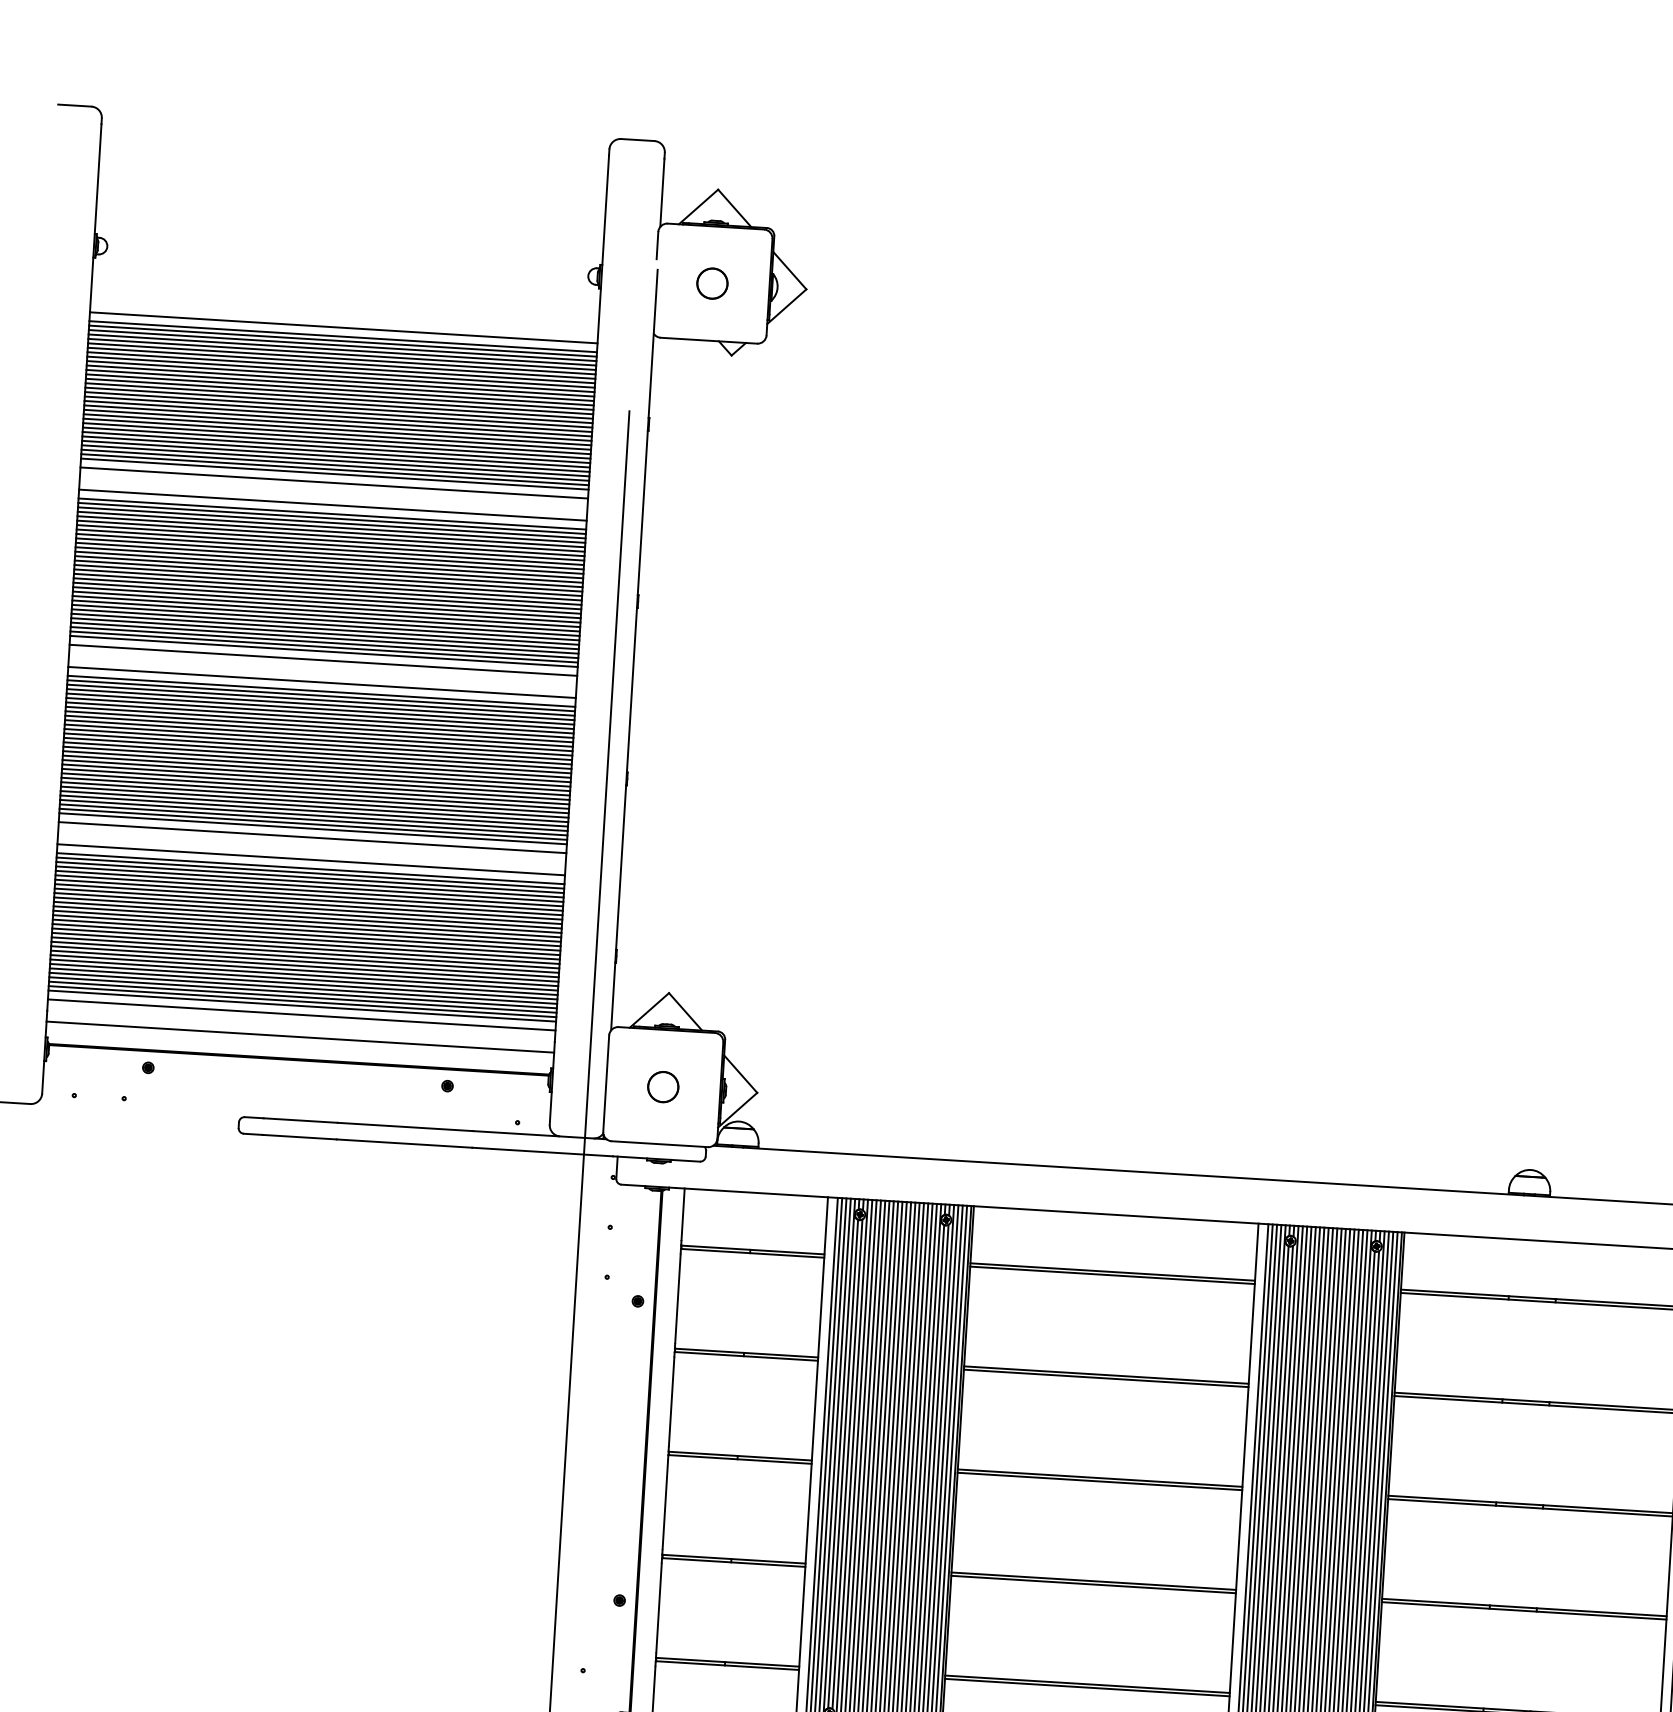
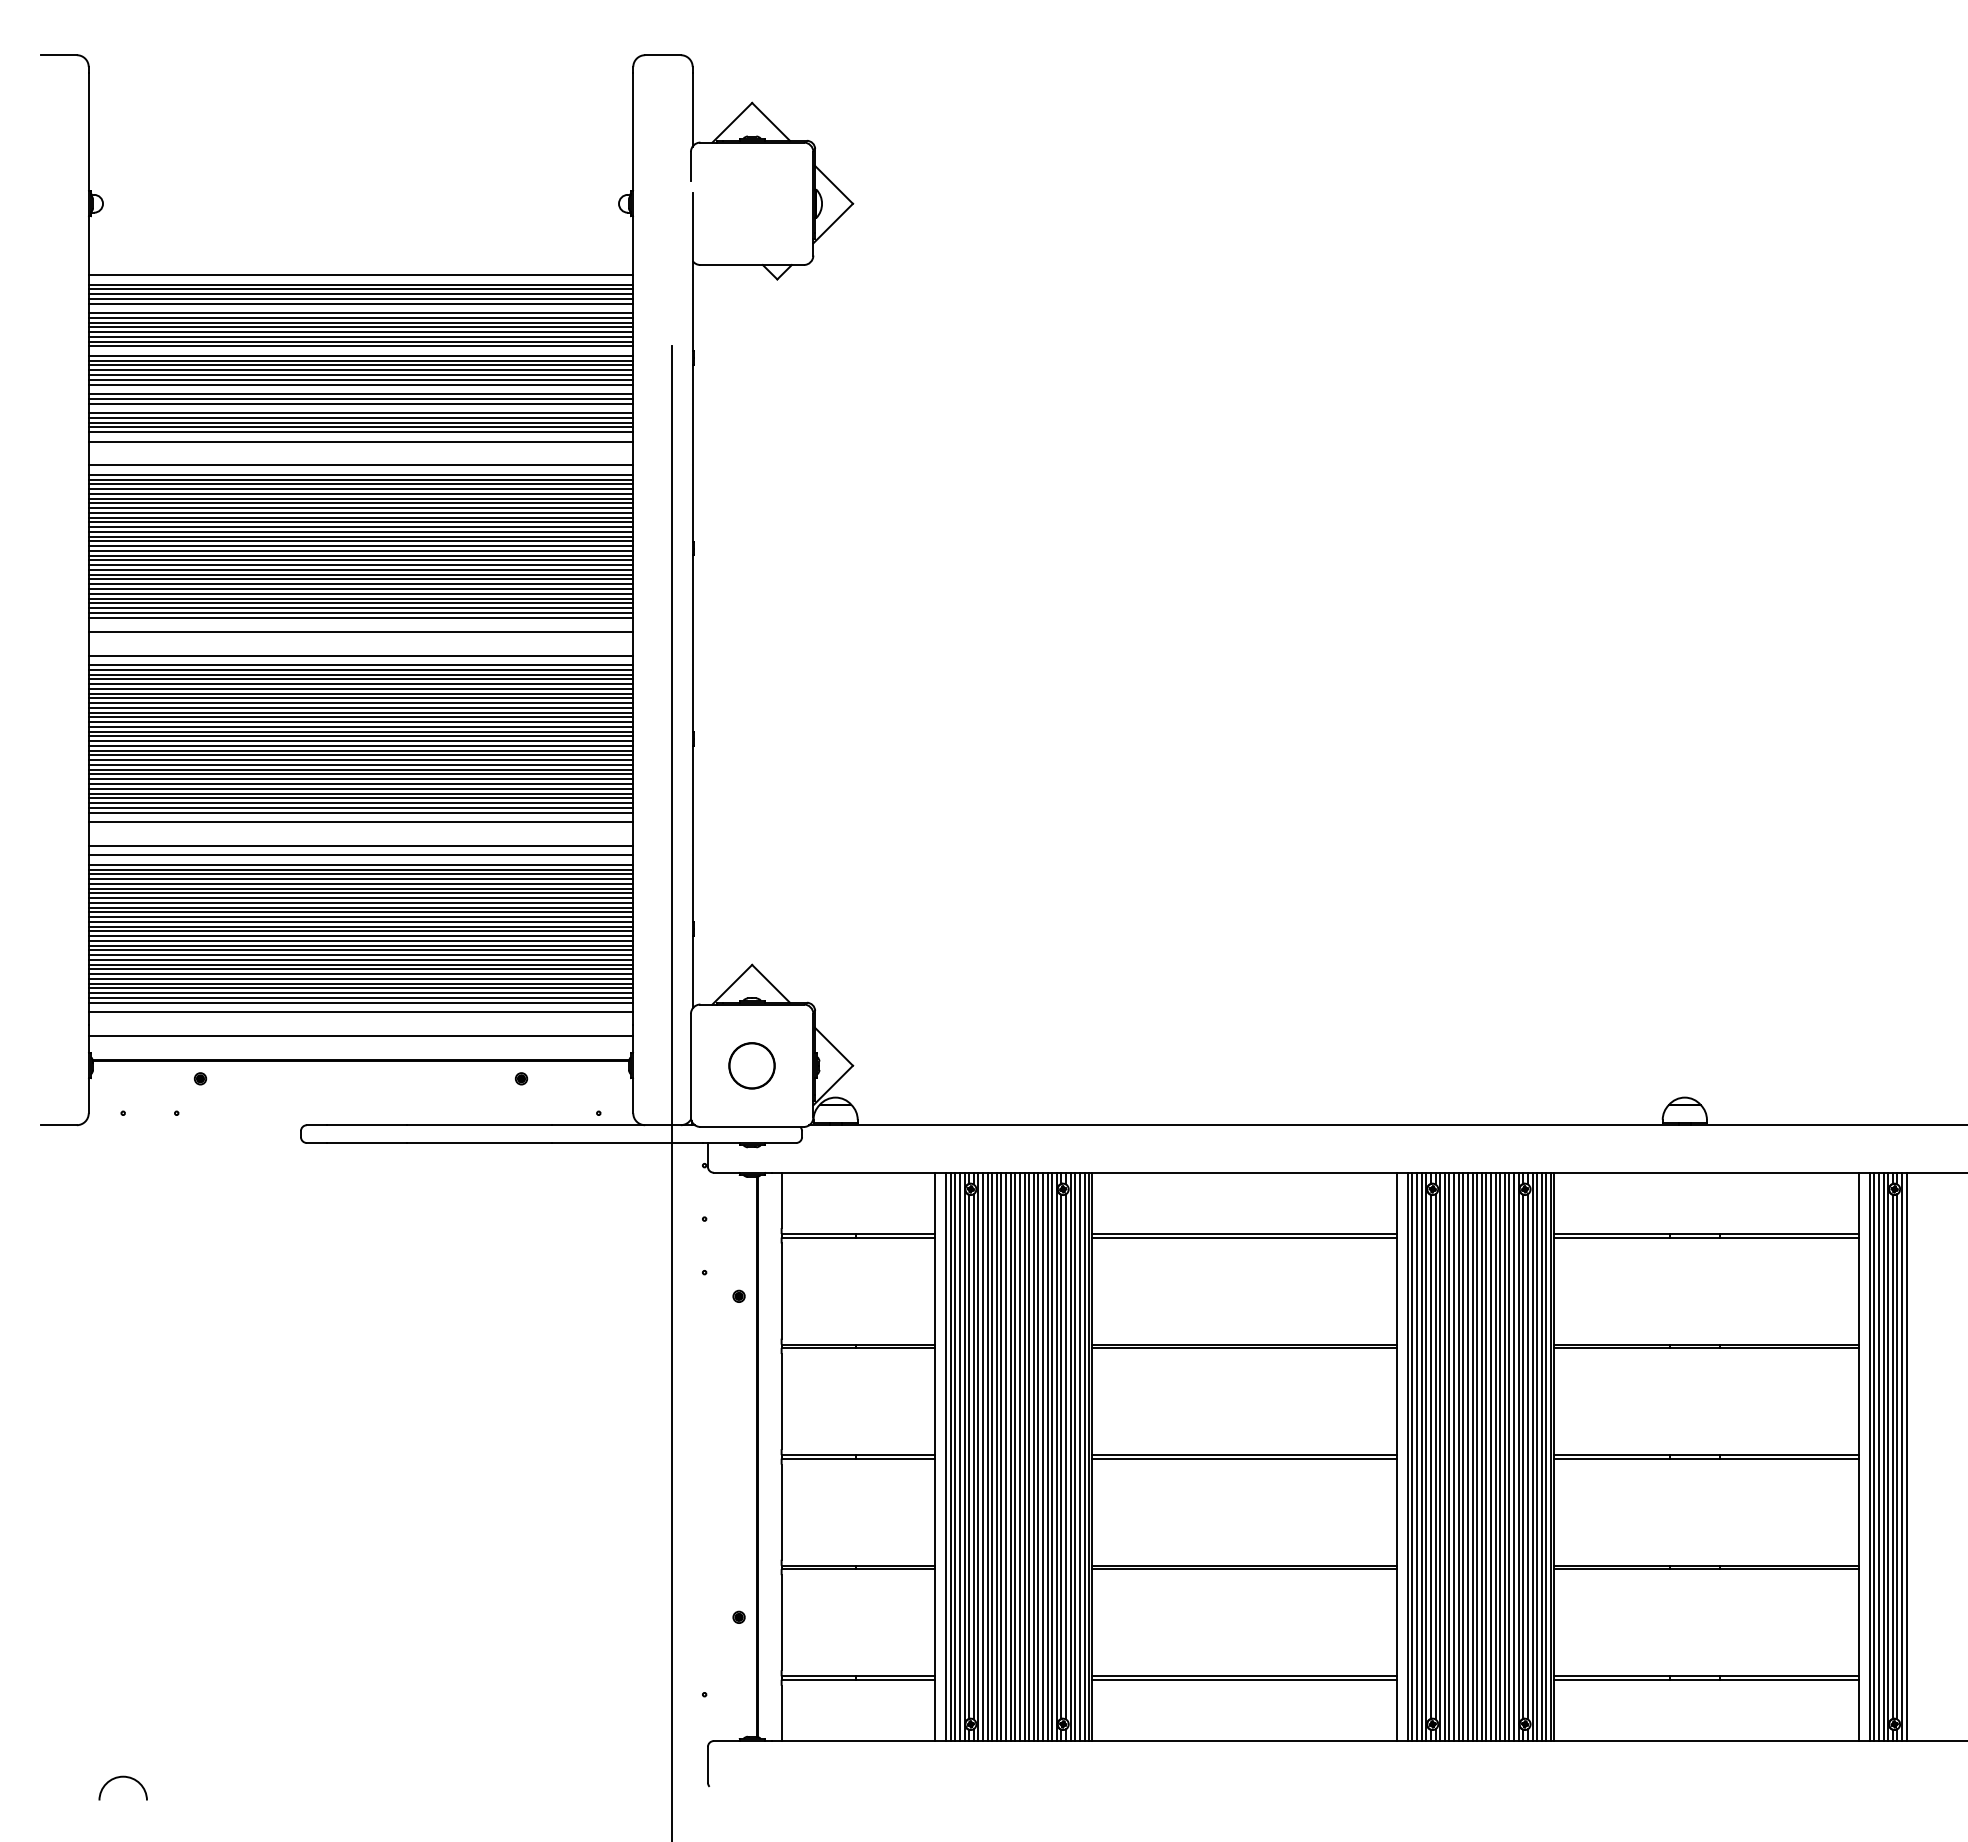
circle: (712, 283) -> (752, 203), removed
line: (341, 358) -> (360, 308), removed
line: (338, 398) -> (360, 351), removed
line: (336, 434) -> (360, 389), removed
line: (335, 452) -> (360, 408), removed
line: (323, 651) -> (360, 622), removed
line: (309, 873) -> (360, 860), removed
circle: (663, 1086) -> (752, 1065), size x1.4

